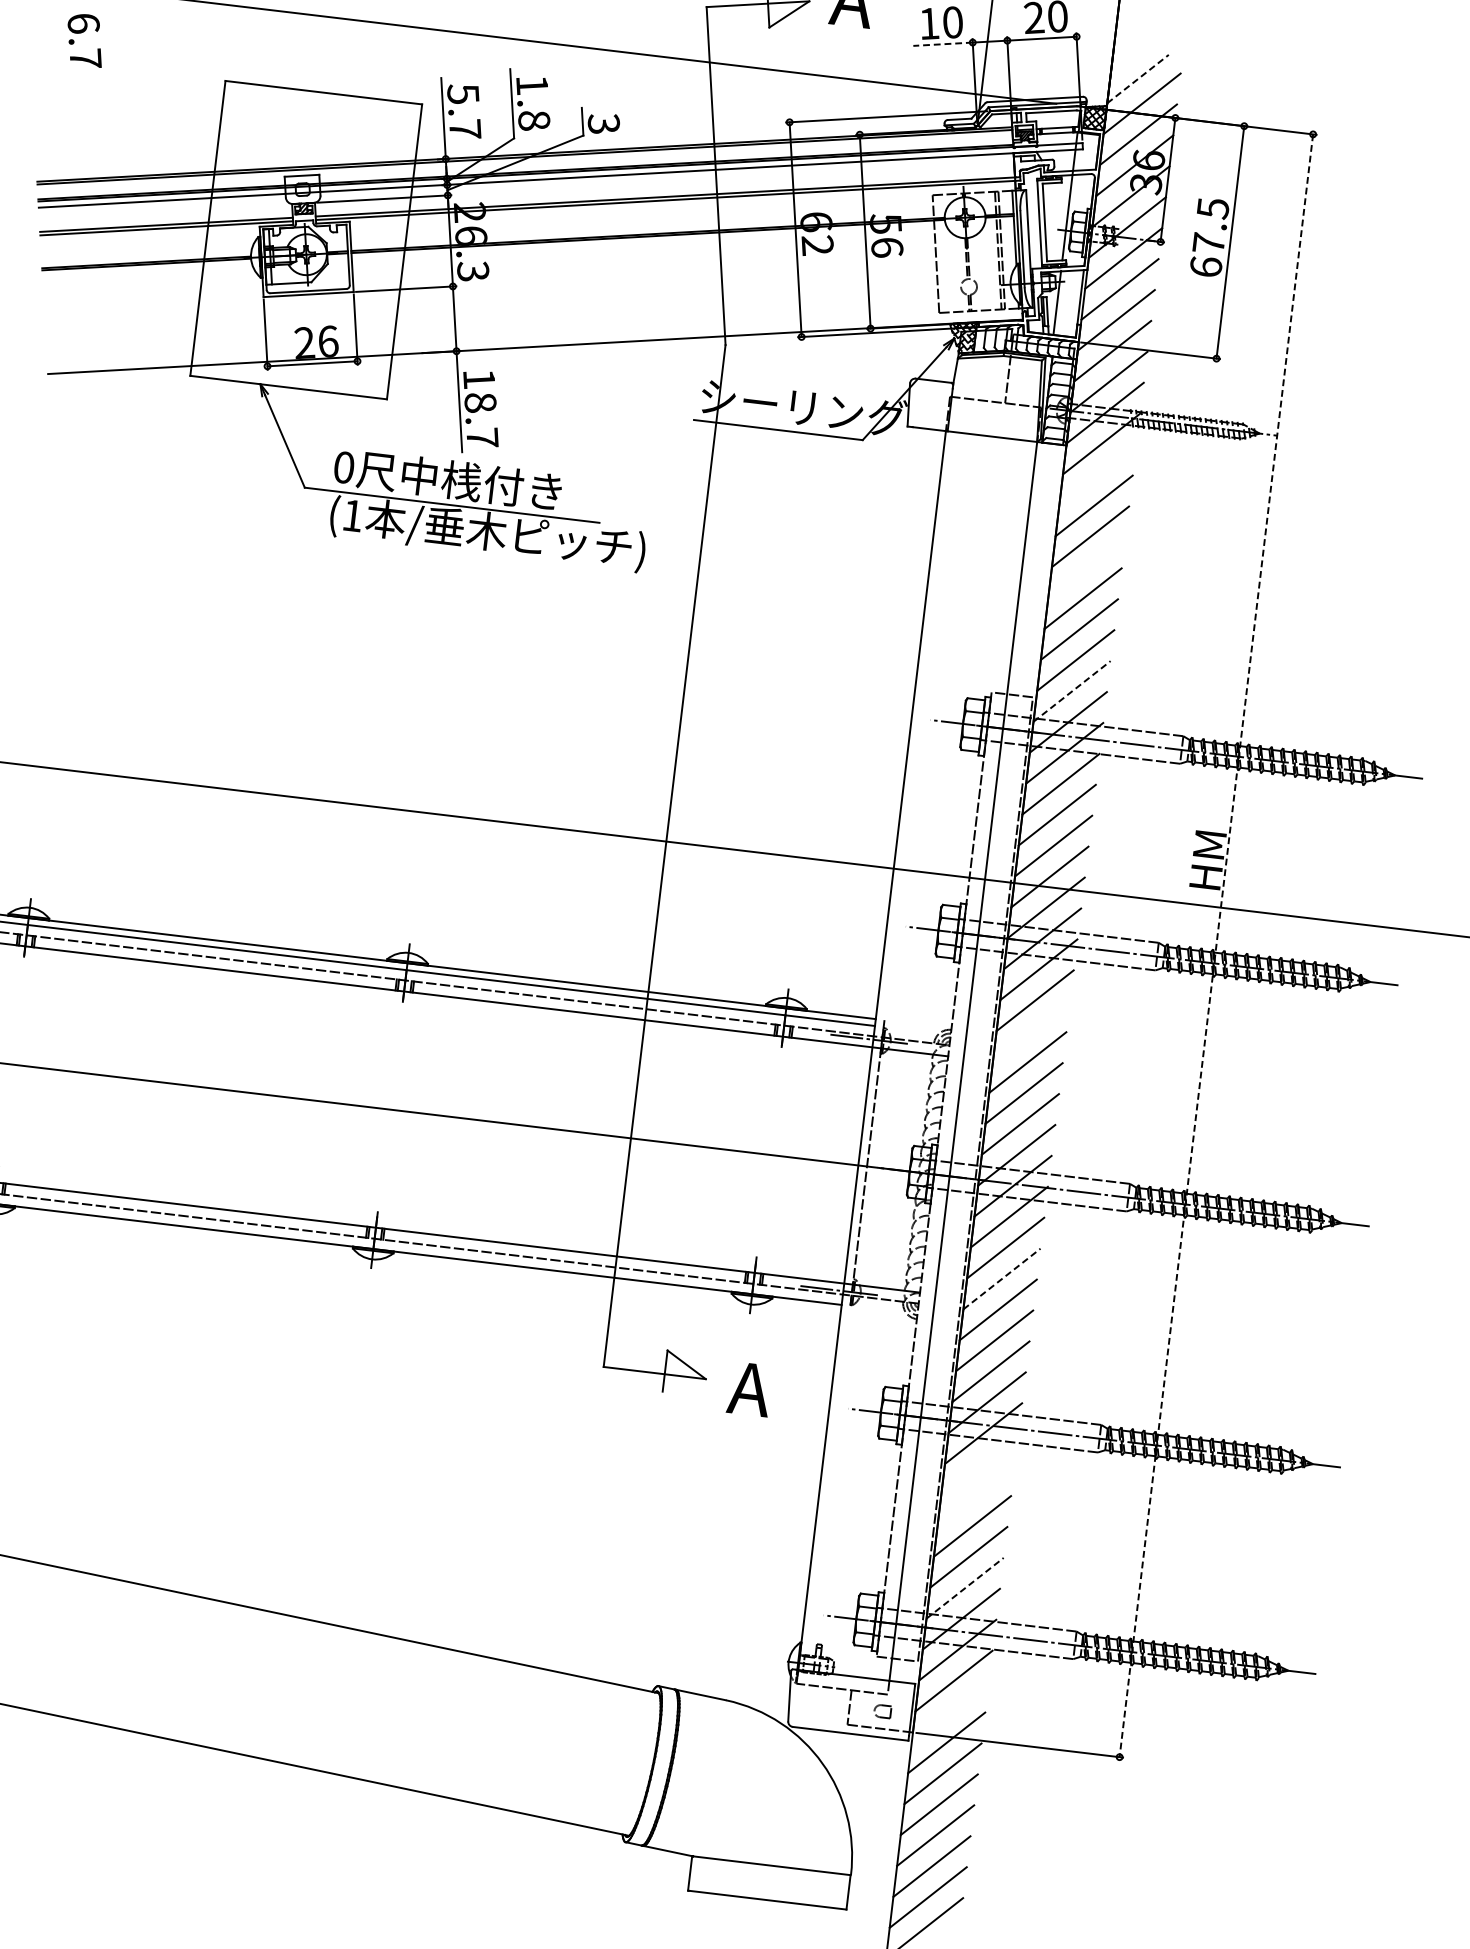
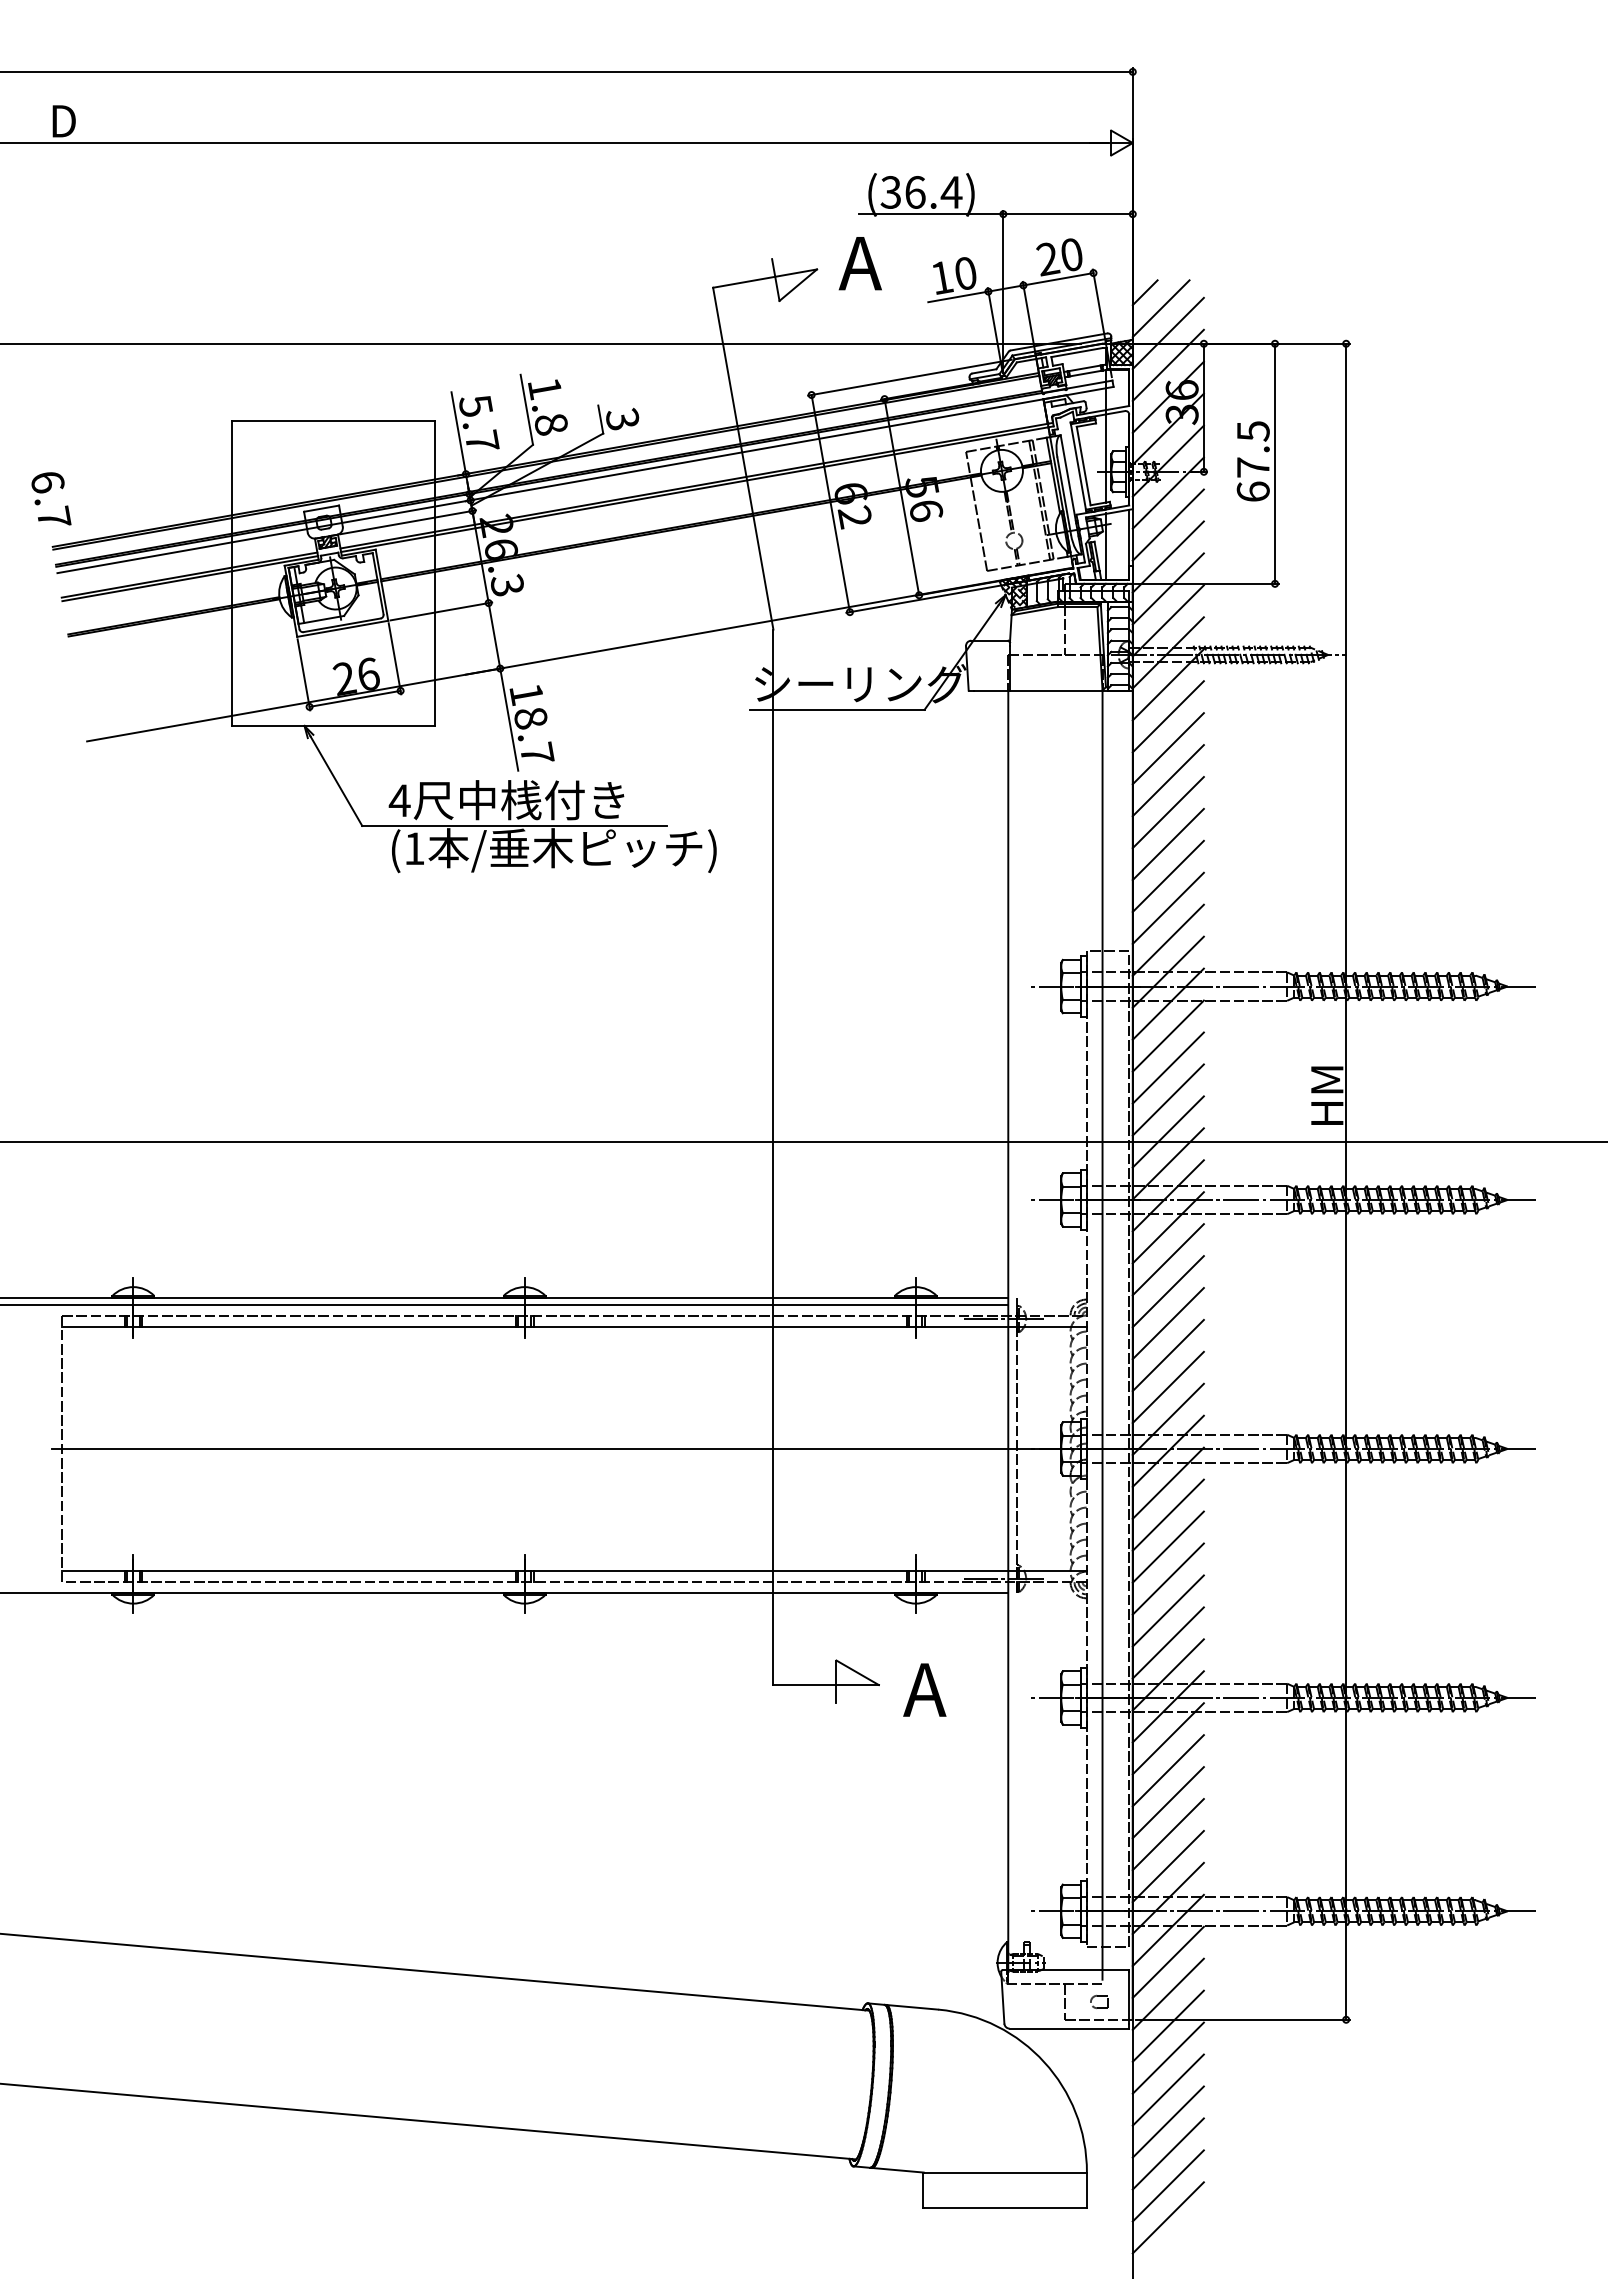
text: (85, 39) -> (51, 498), moved
line: (943, 43) -> (958, 296), dashed -> solid
line: (1123, 61) -> (1144, 292), added
line: (1138, 78) -> (1161, 308), dashed -> solid
text: (343, 467) -> (399, 800), 0 -> 4
line: (1097, 474) -> (1167, 716), added
line: (1086, 567) -> (1167, 812), added
line: (1072, 690) -> (1168, 939), dashed -> solid
line: (1216, 945) -> (1346, 1181), dashed -> solid
line: (1030, 1031) -> (1167, 1291), added
line: (1002, 1278) -> (1168, 1546), dashed -> solid
line: (979, 1464) -> (1167, 1738), added
line: (975, 1495) -> (1167, 1770), added
line: (965, 1588) -> (1168, 1866), dashed -> solid
line: (949, 1711) -> (1167, 1993), added

